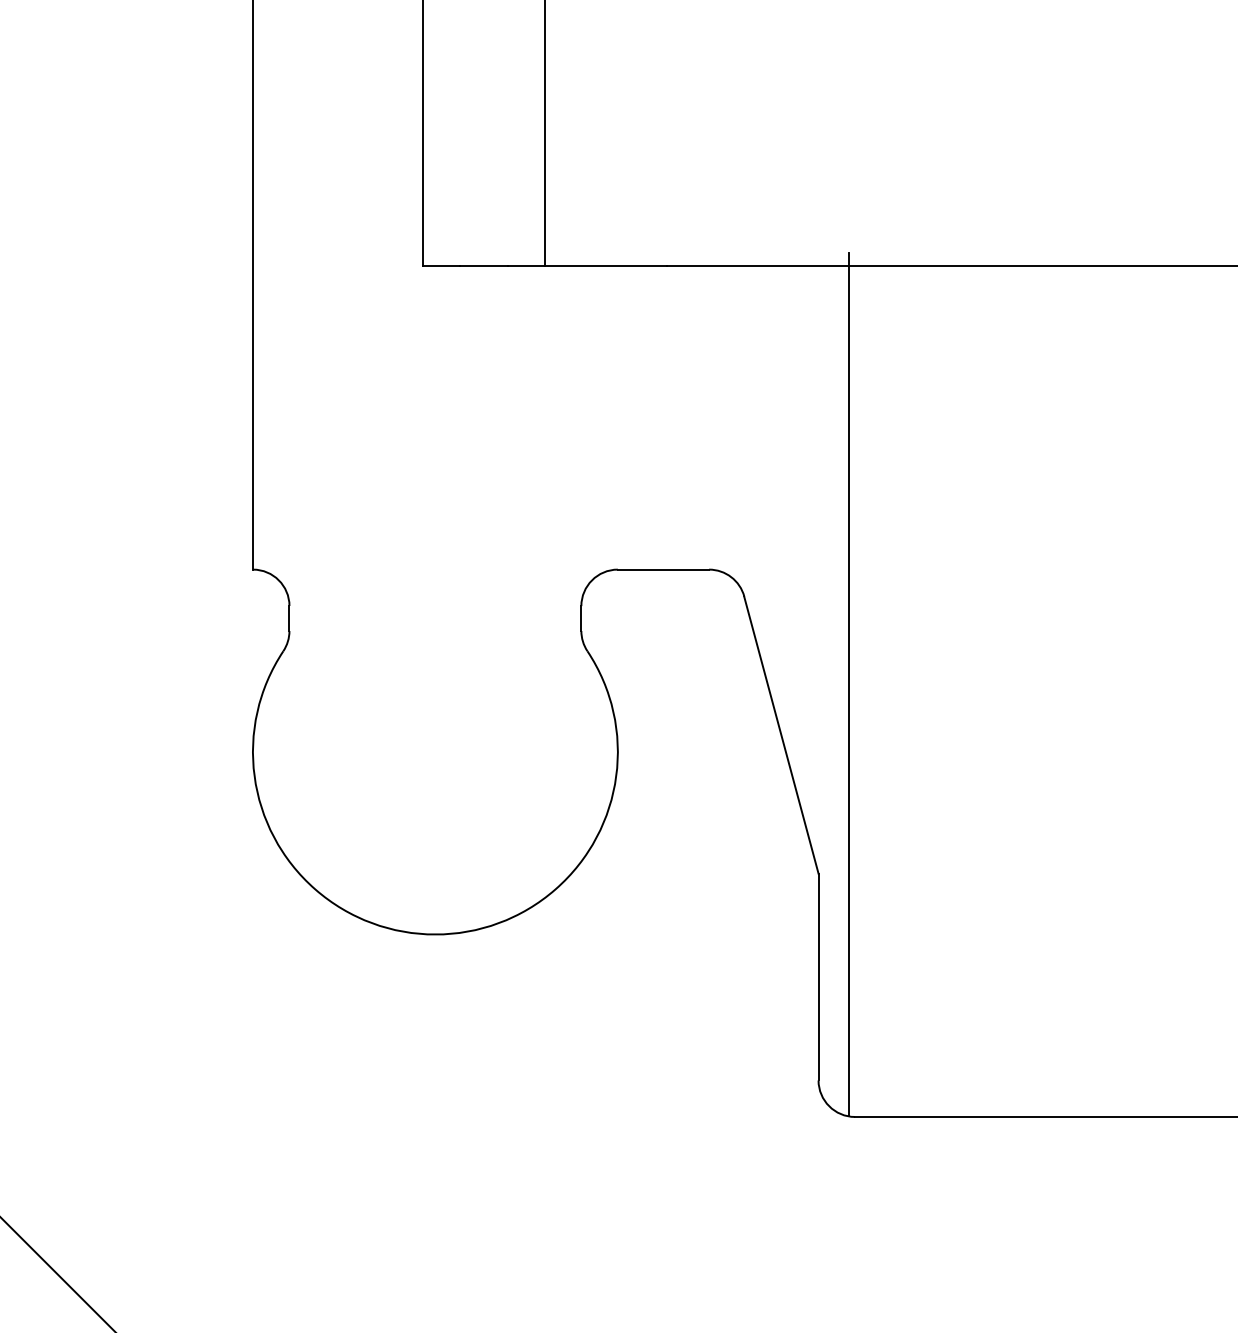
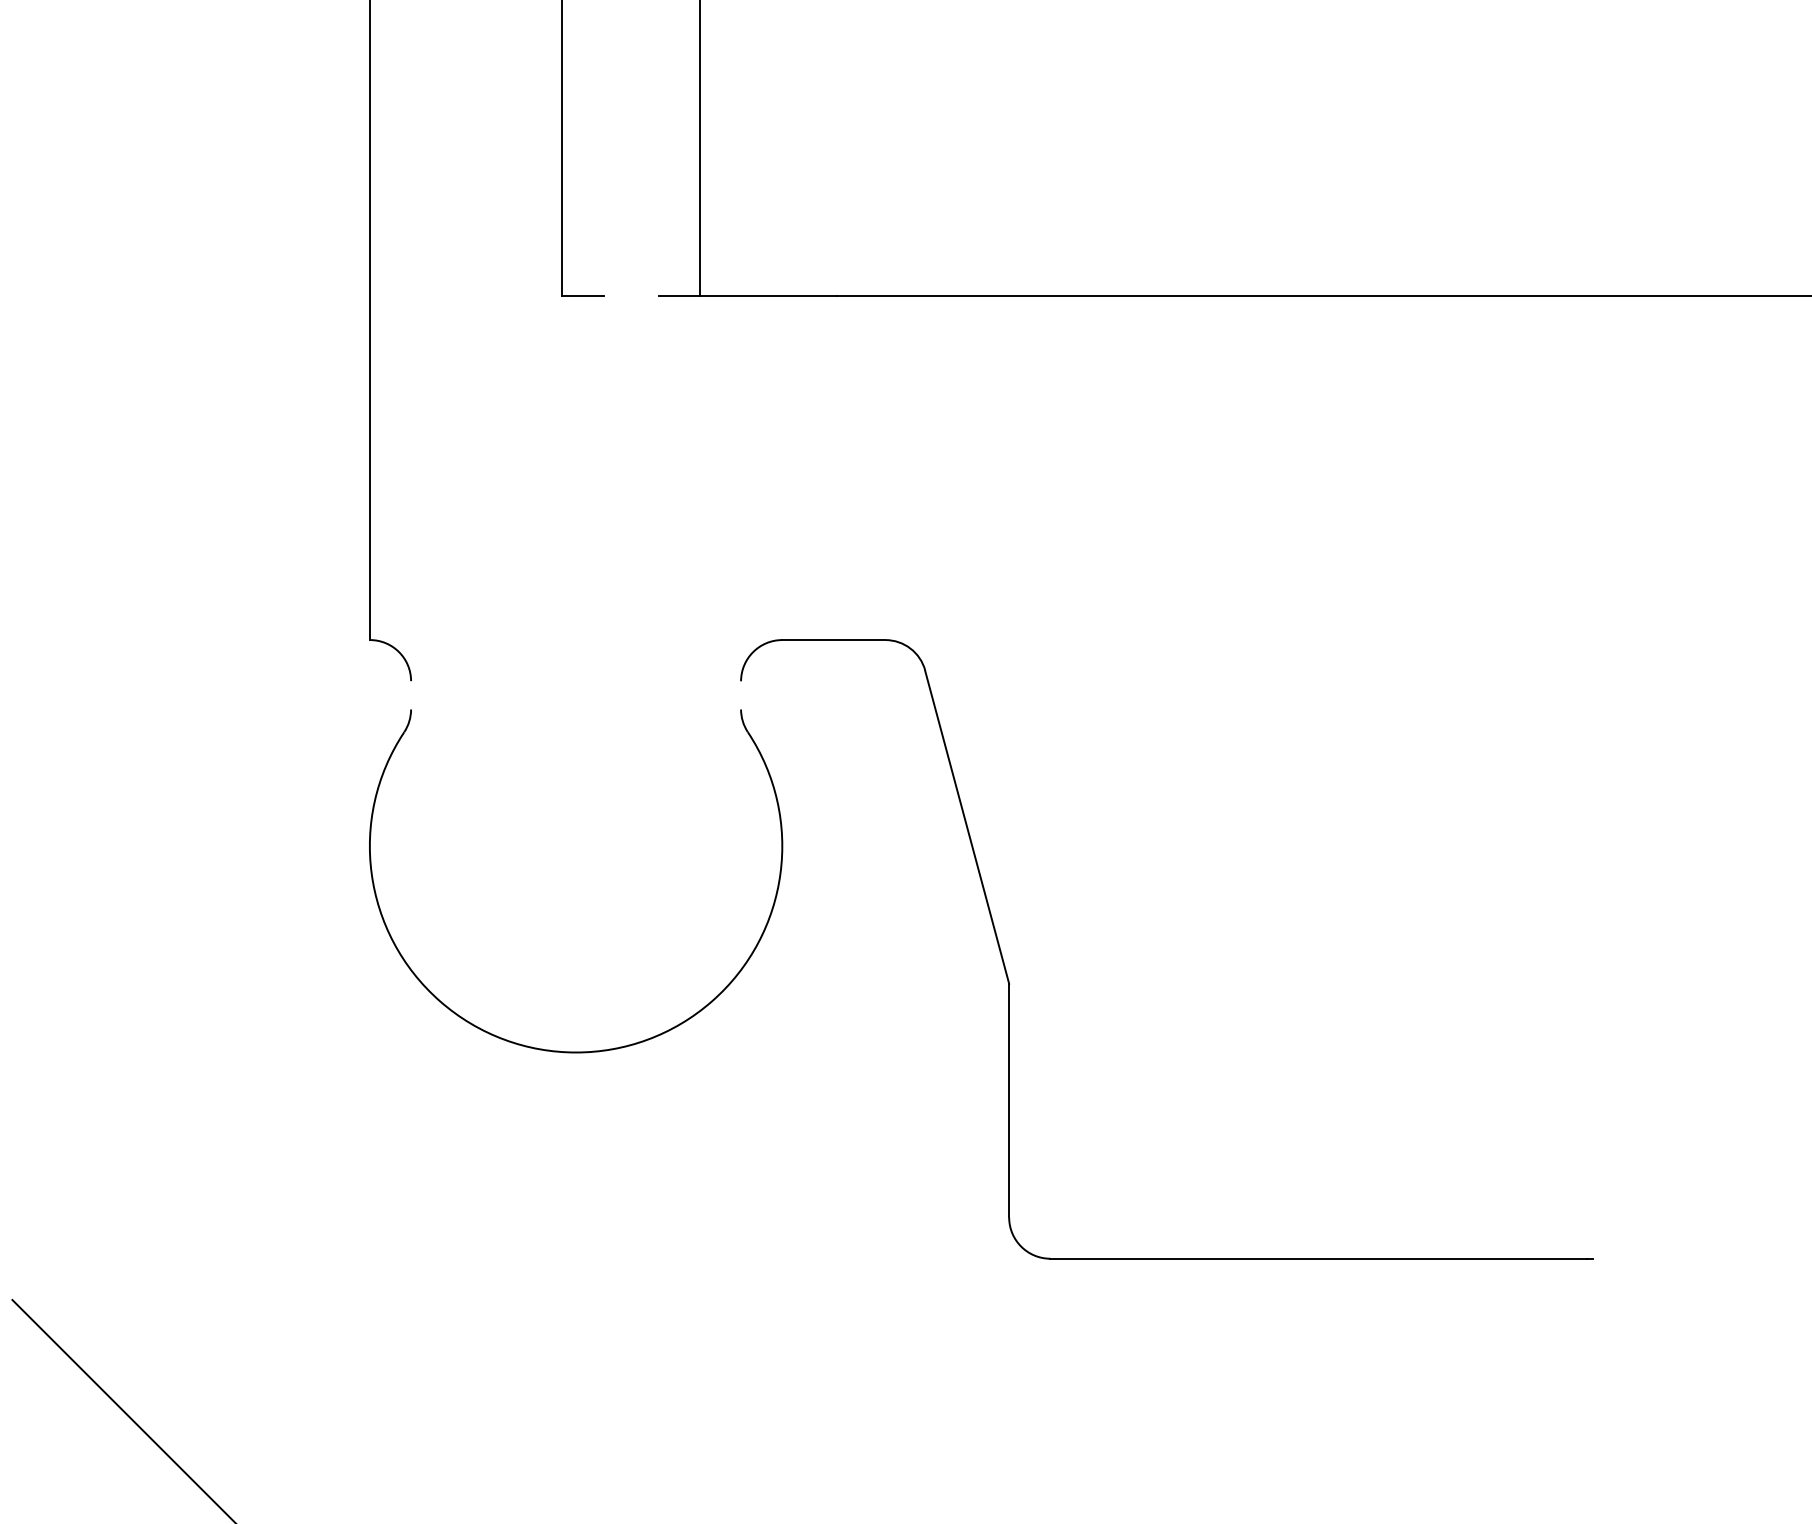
line: (483, 265) -> (630, 296), removed
line: (289, 618) -> (411, 695), removed
line: (581, 618) -> (741, 695), removed
line: (848, 684) -> (1043, 769), removed

